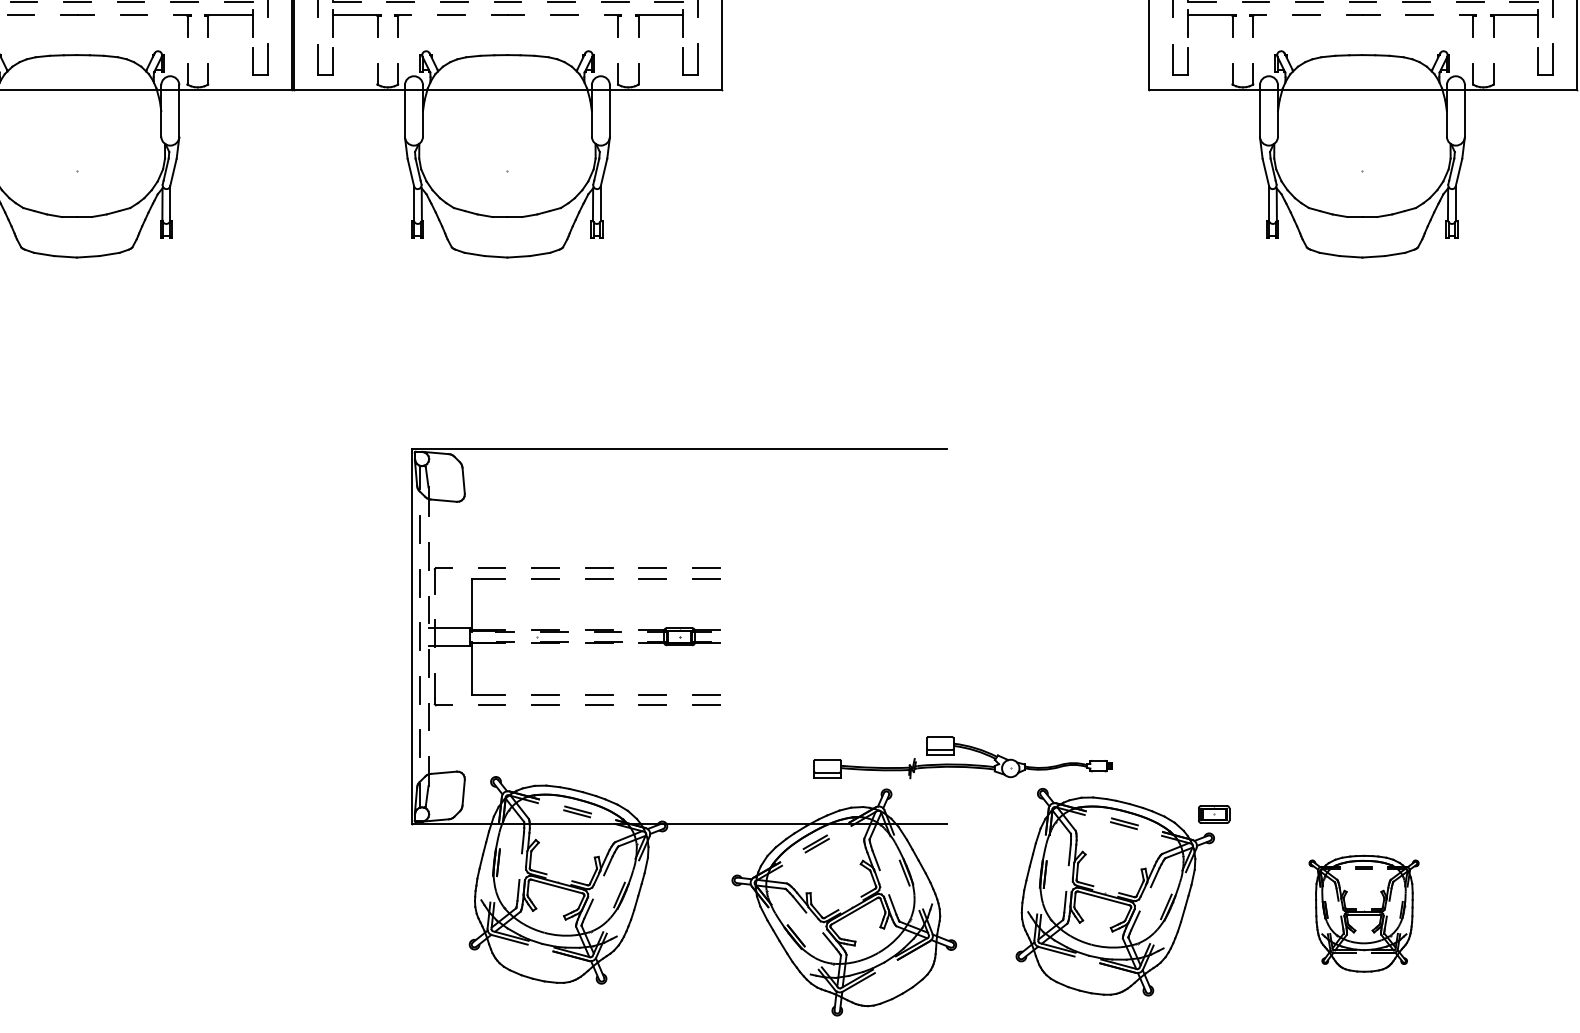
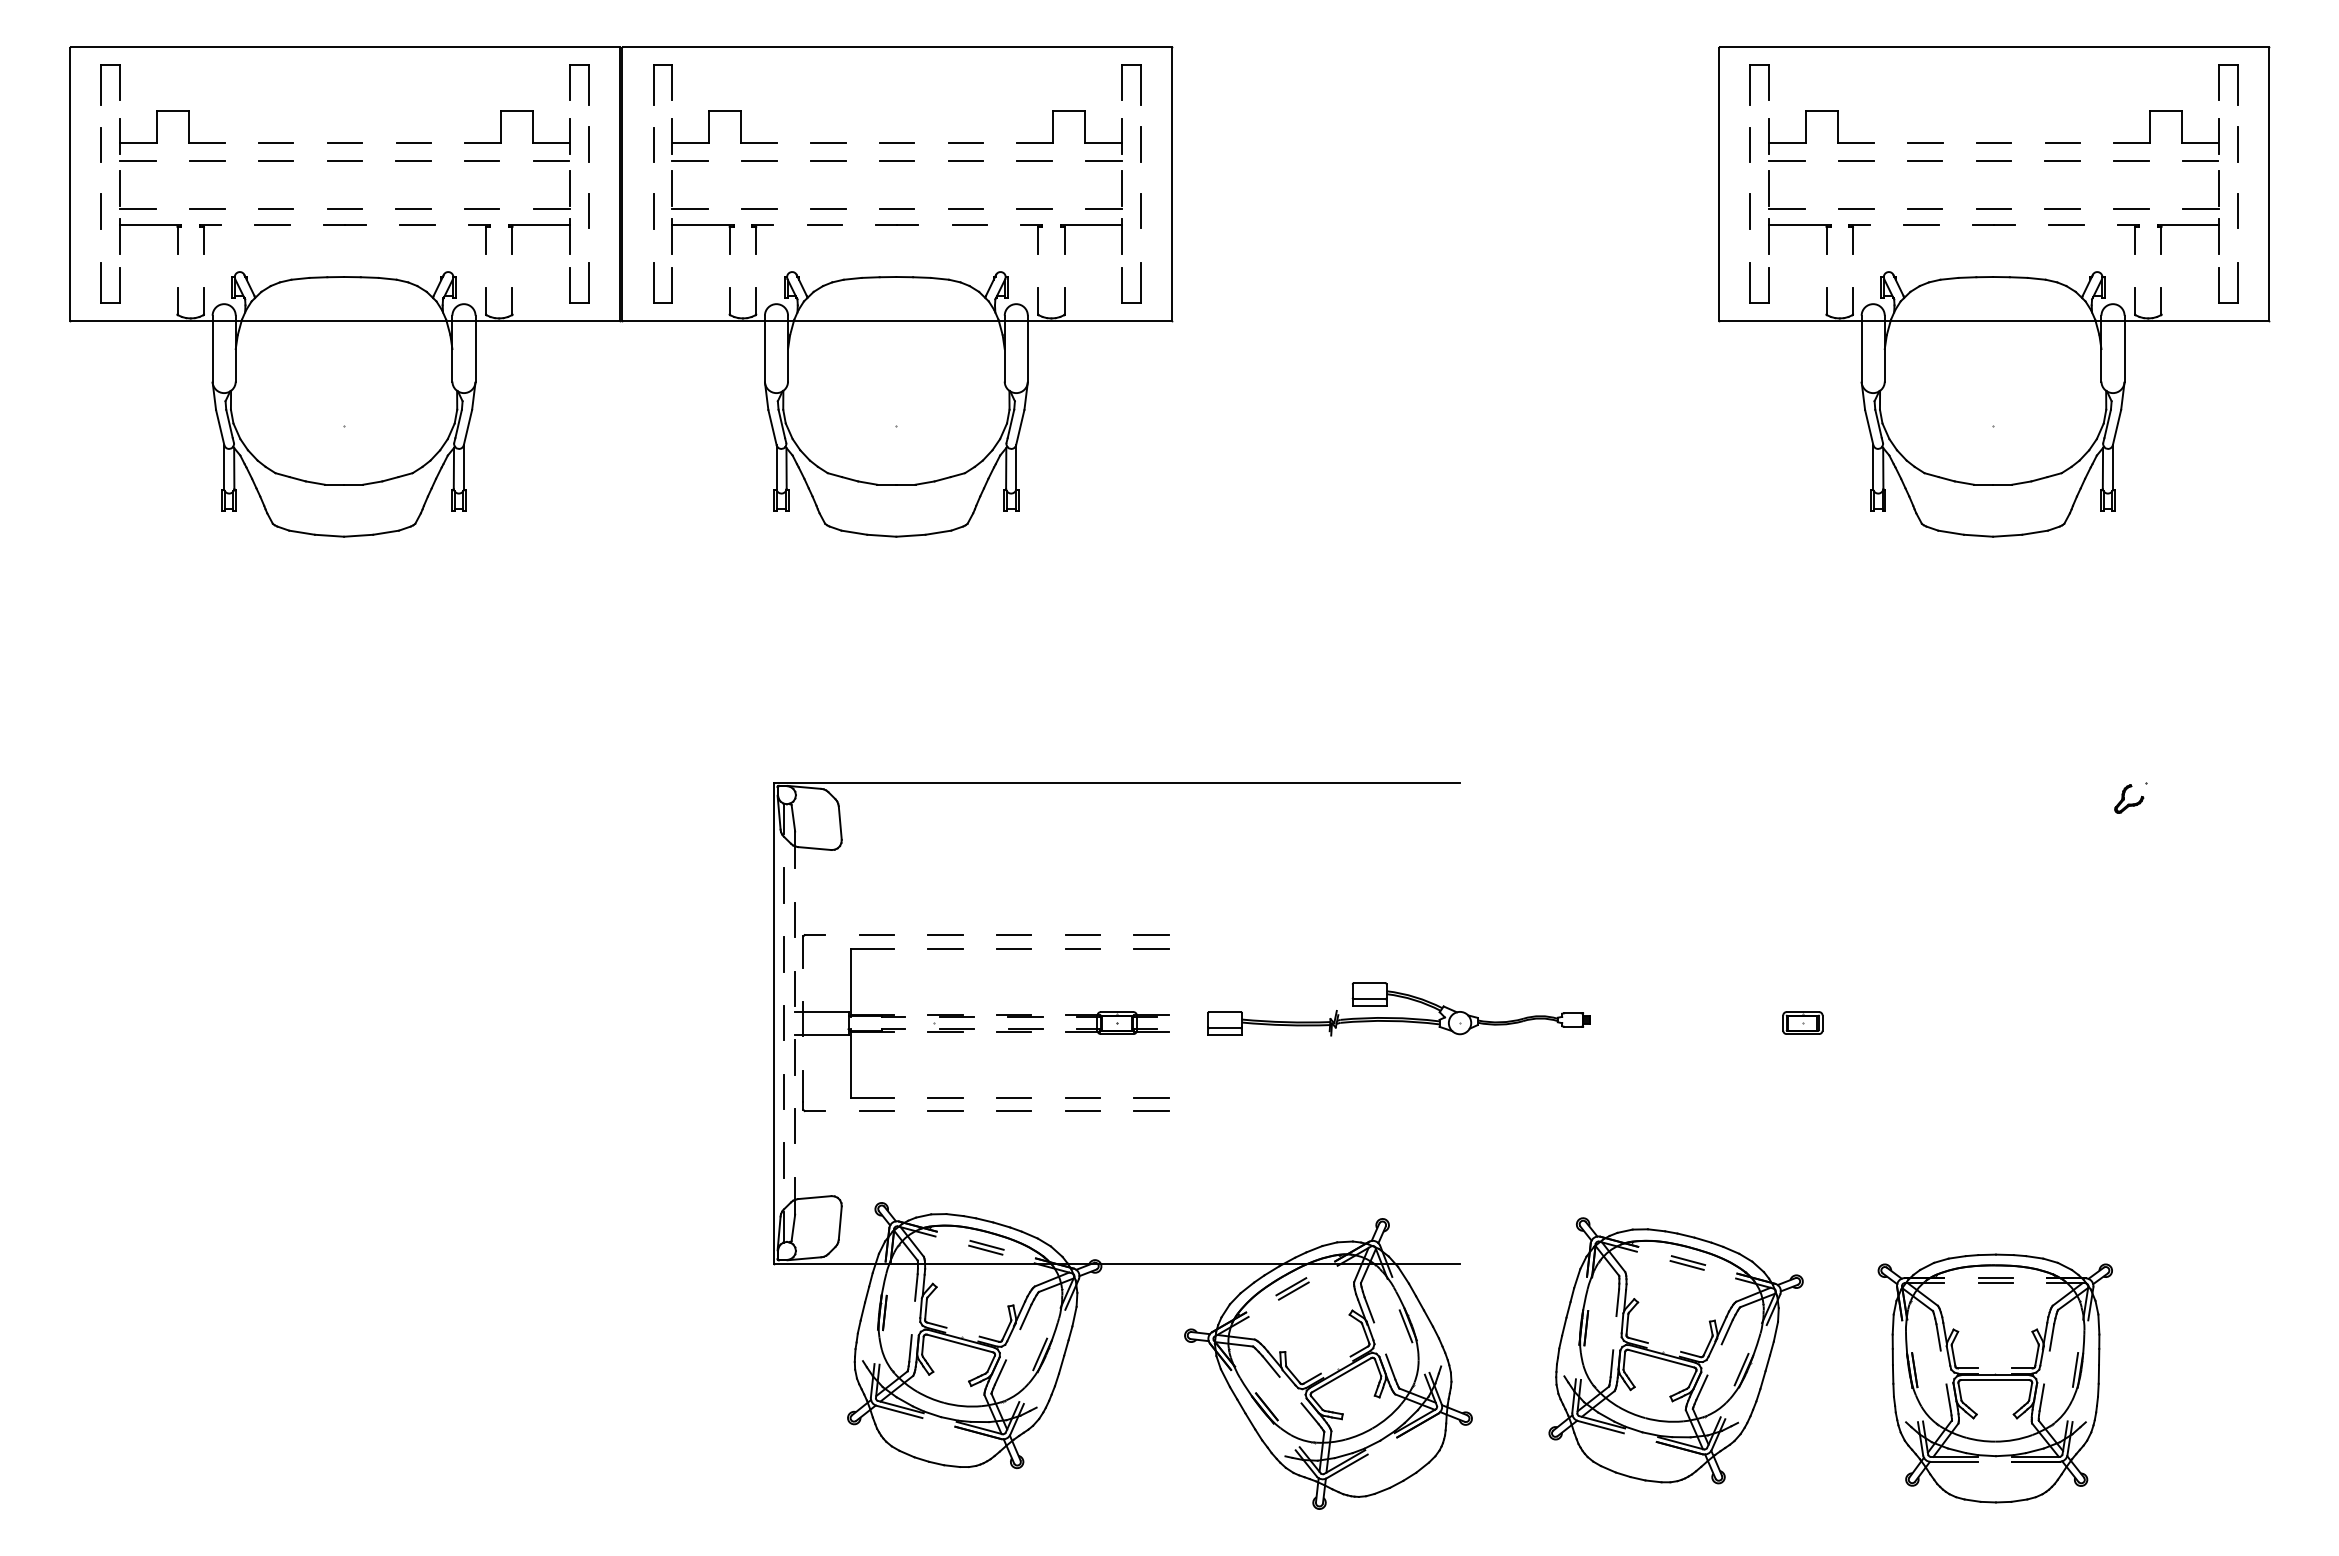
part: (1469, 460) -> (2130, 797), added
part: (962, 764) -> (1398, 1017), moved
part: (1213, 814) -> (1802, 1022), moved
part: (1363, 913) -> (1994, 1378), size x1.67

